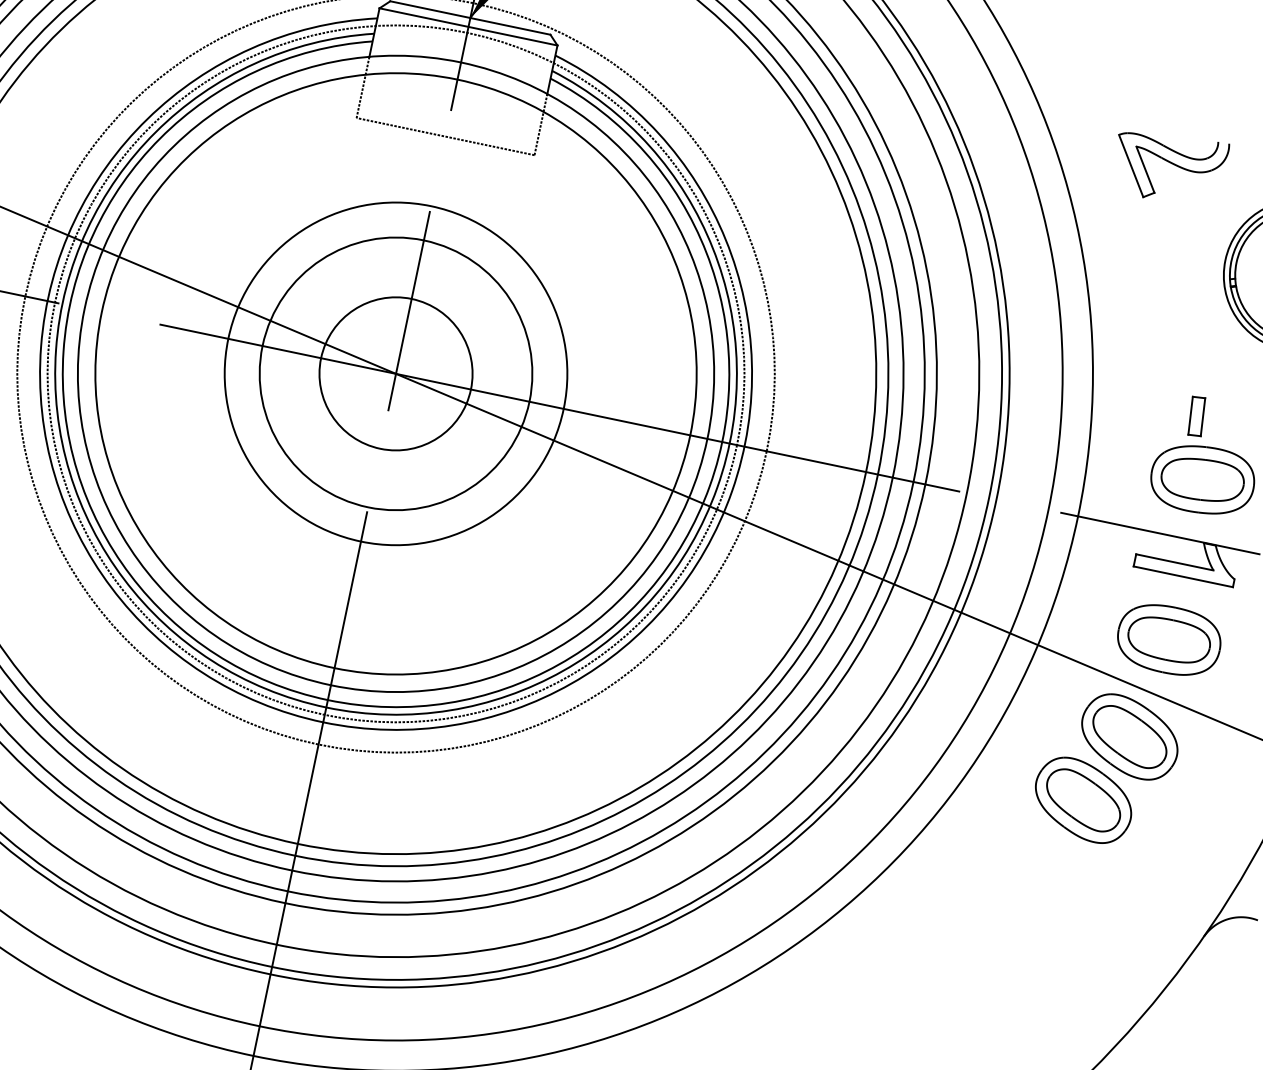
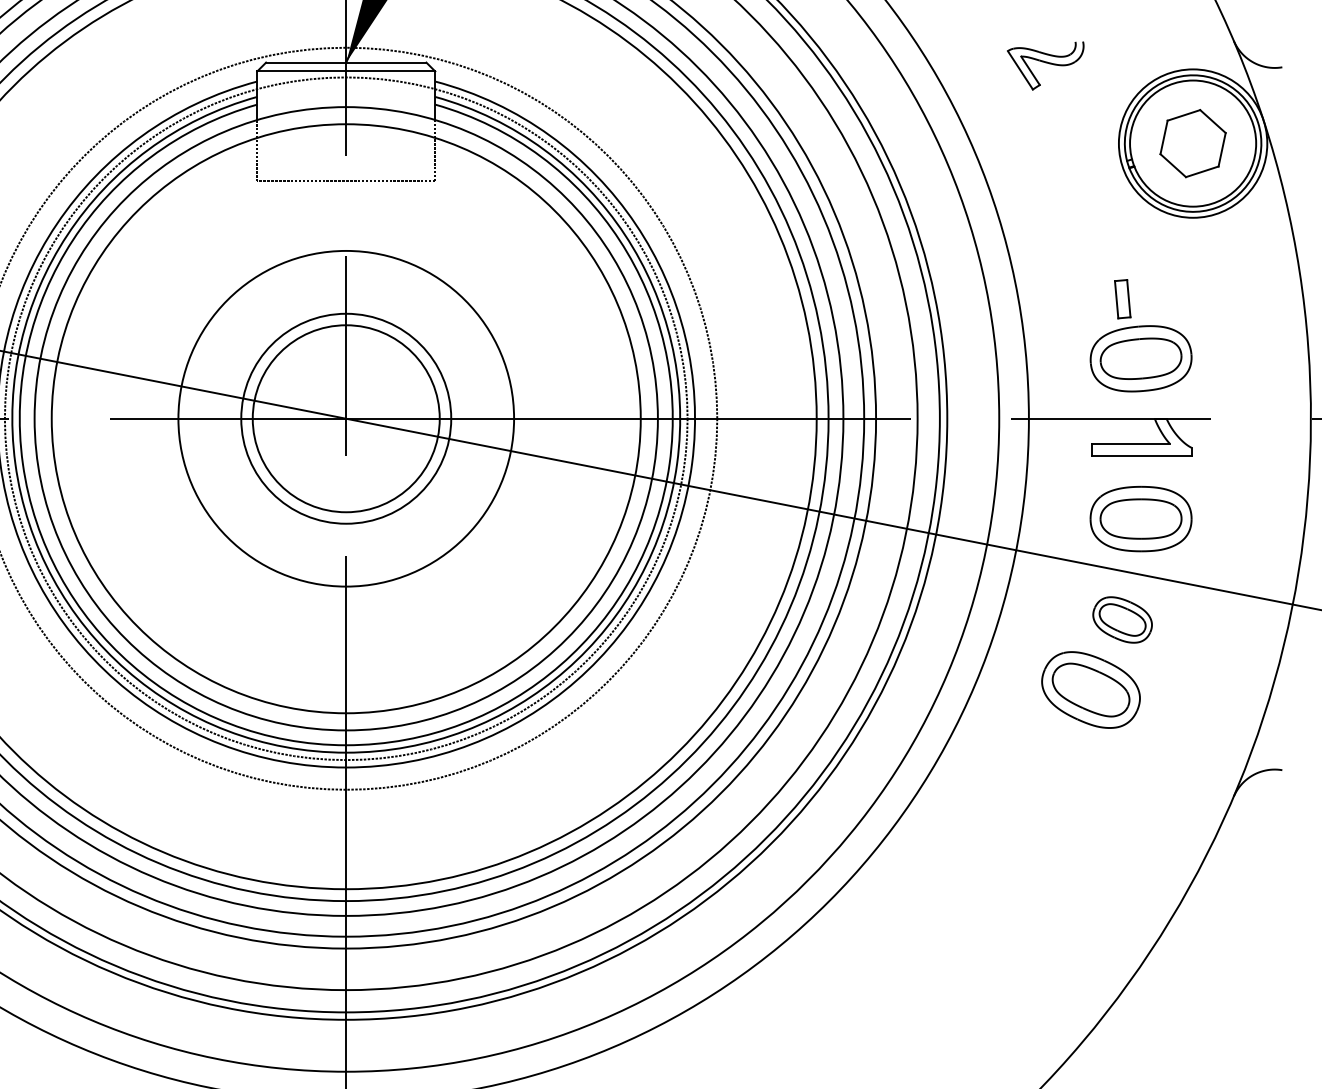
part: (1168, 166) -> (1045, 65), size x0.7
circle: (395, 373) -> (345, 418), size x0.7
circle: (396, 373) -> (346, 418), size x1.4
part: (1129, 736) -> (1122, 619), size x0.6

